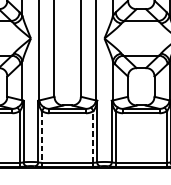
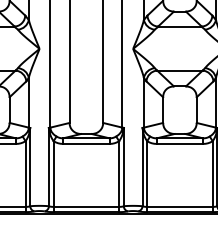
line: (41, 137) -> (53, 174), dashed -> solid
line: (93, 137) -> (119, 174), dashed -> solid

